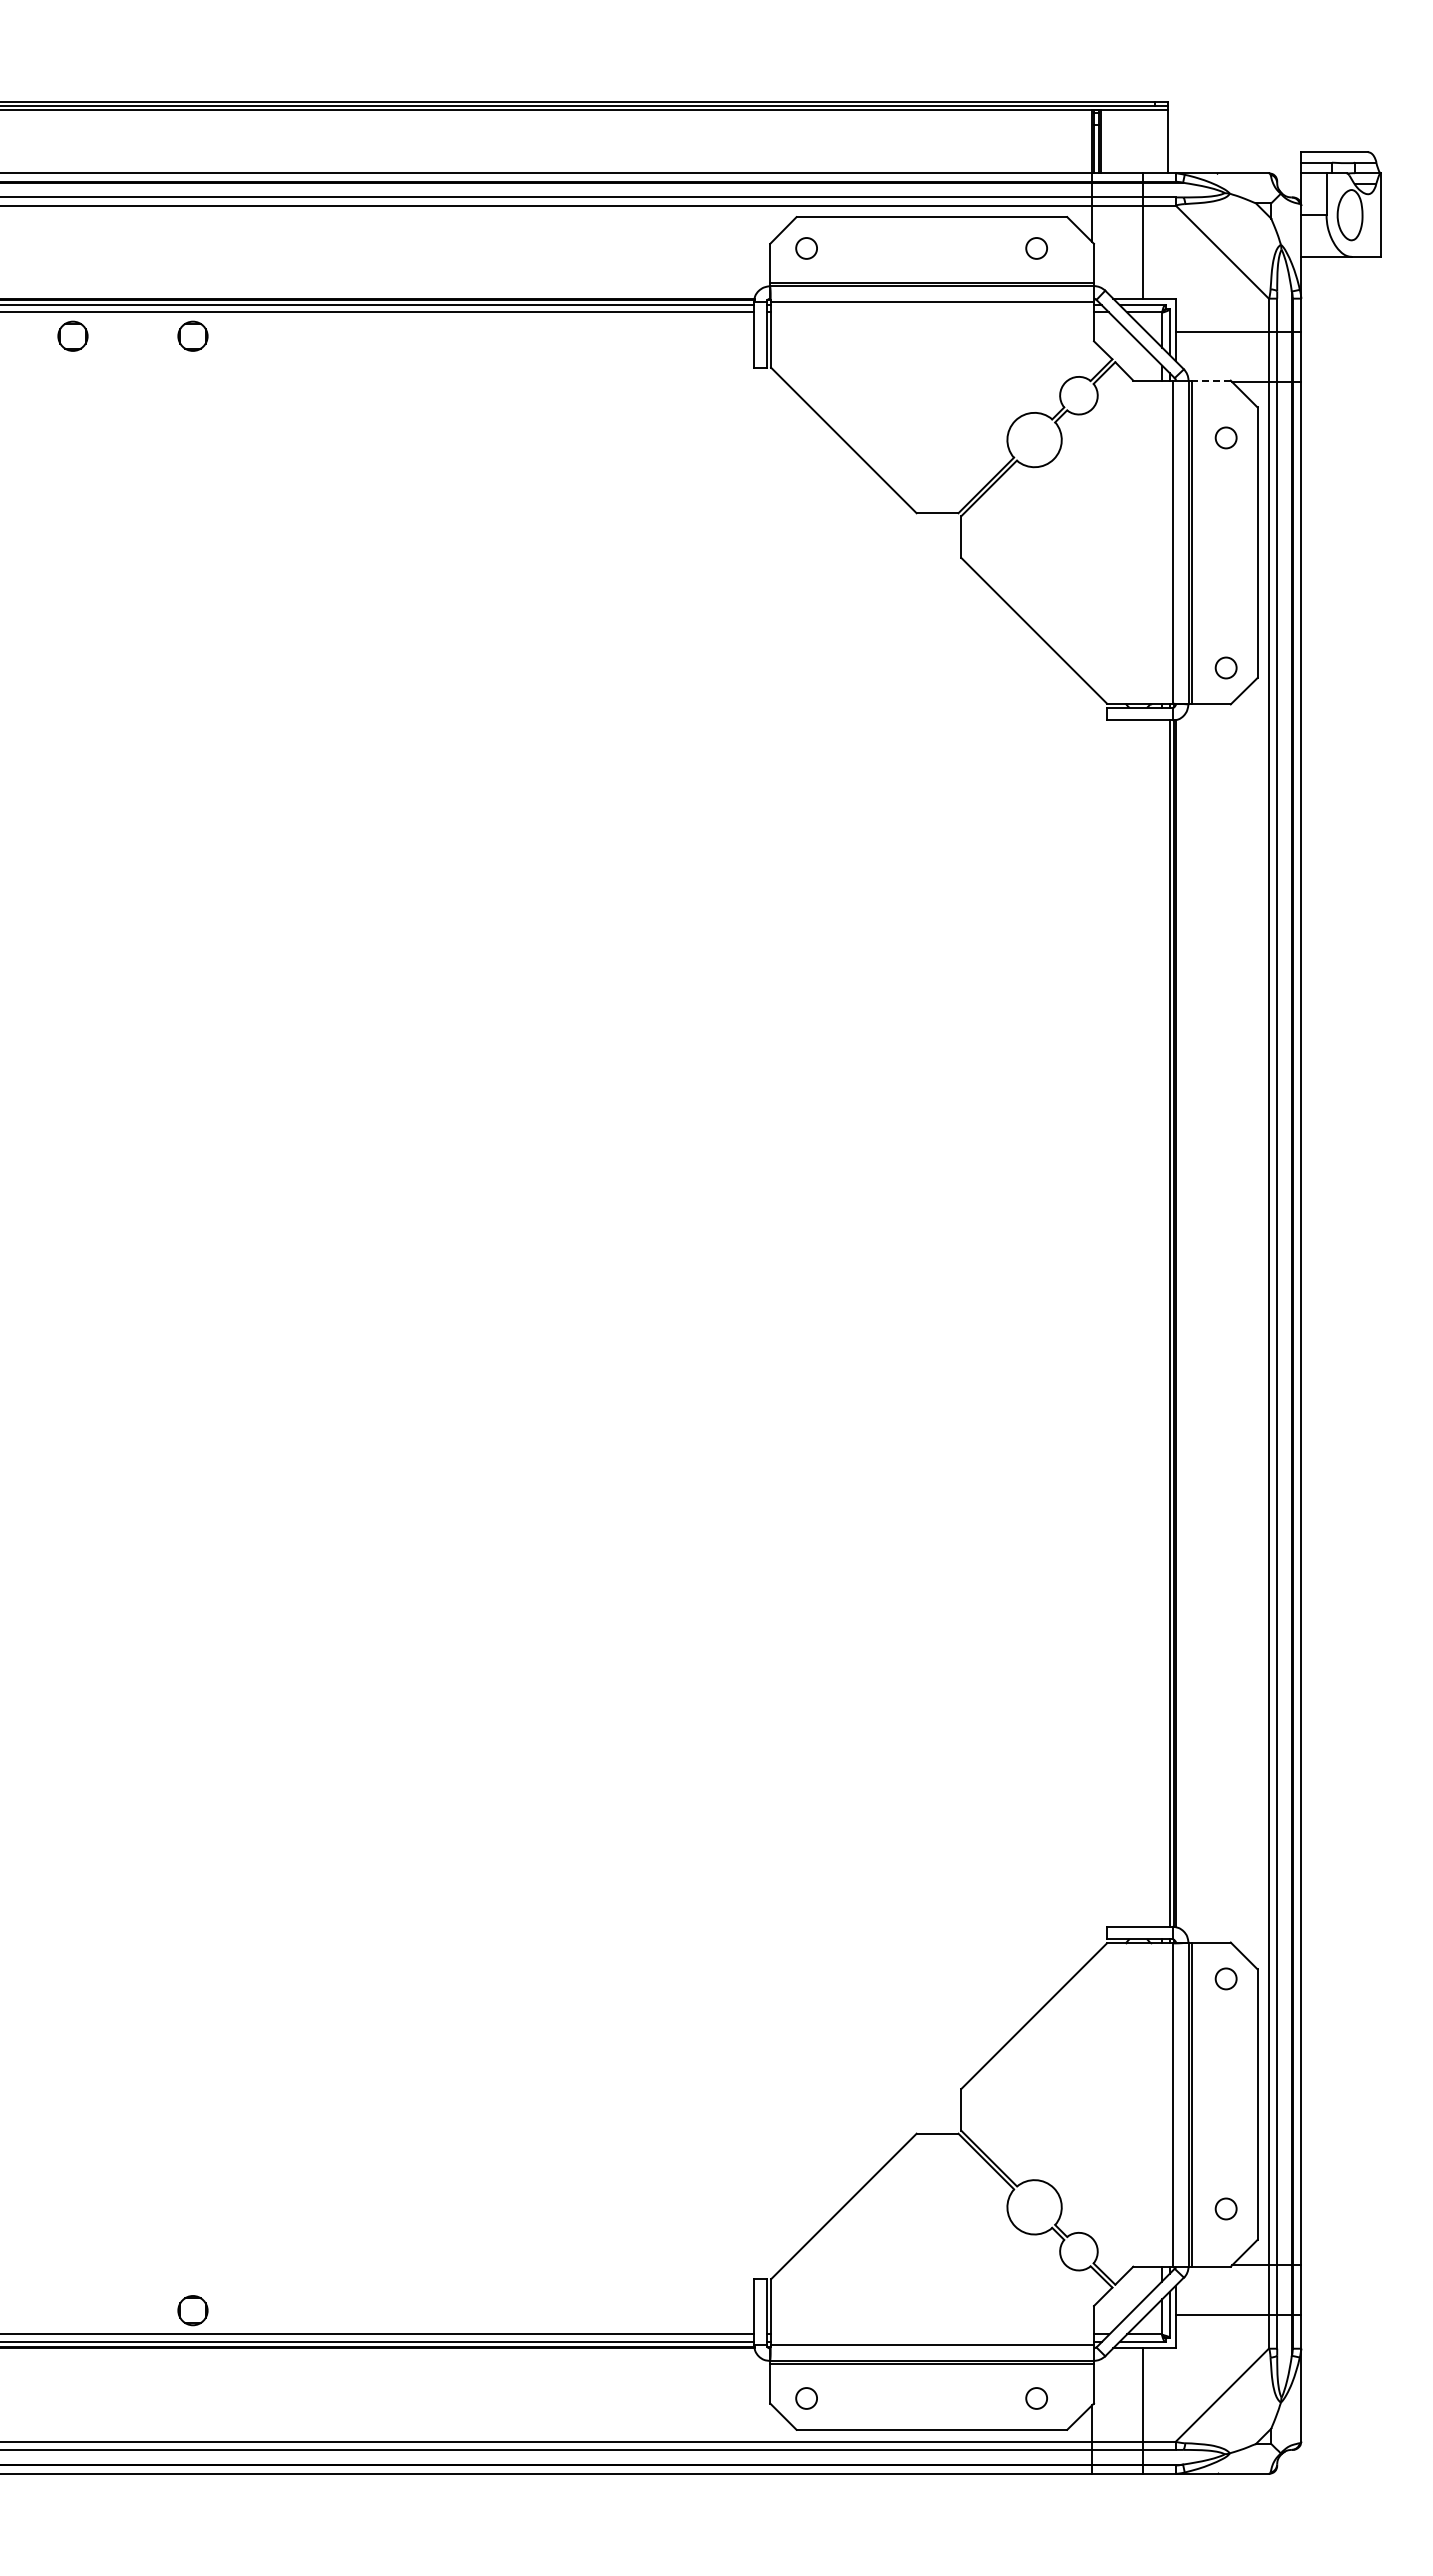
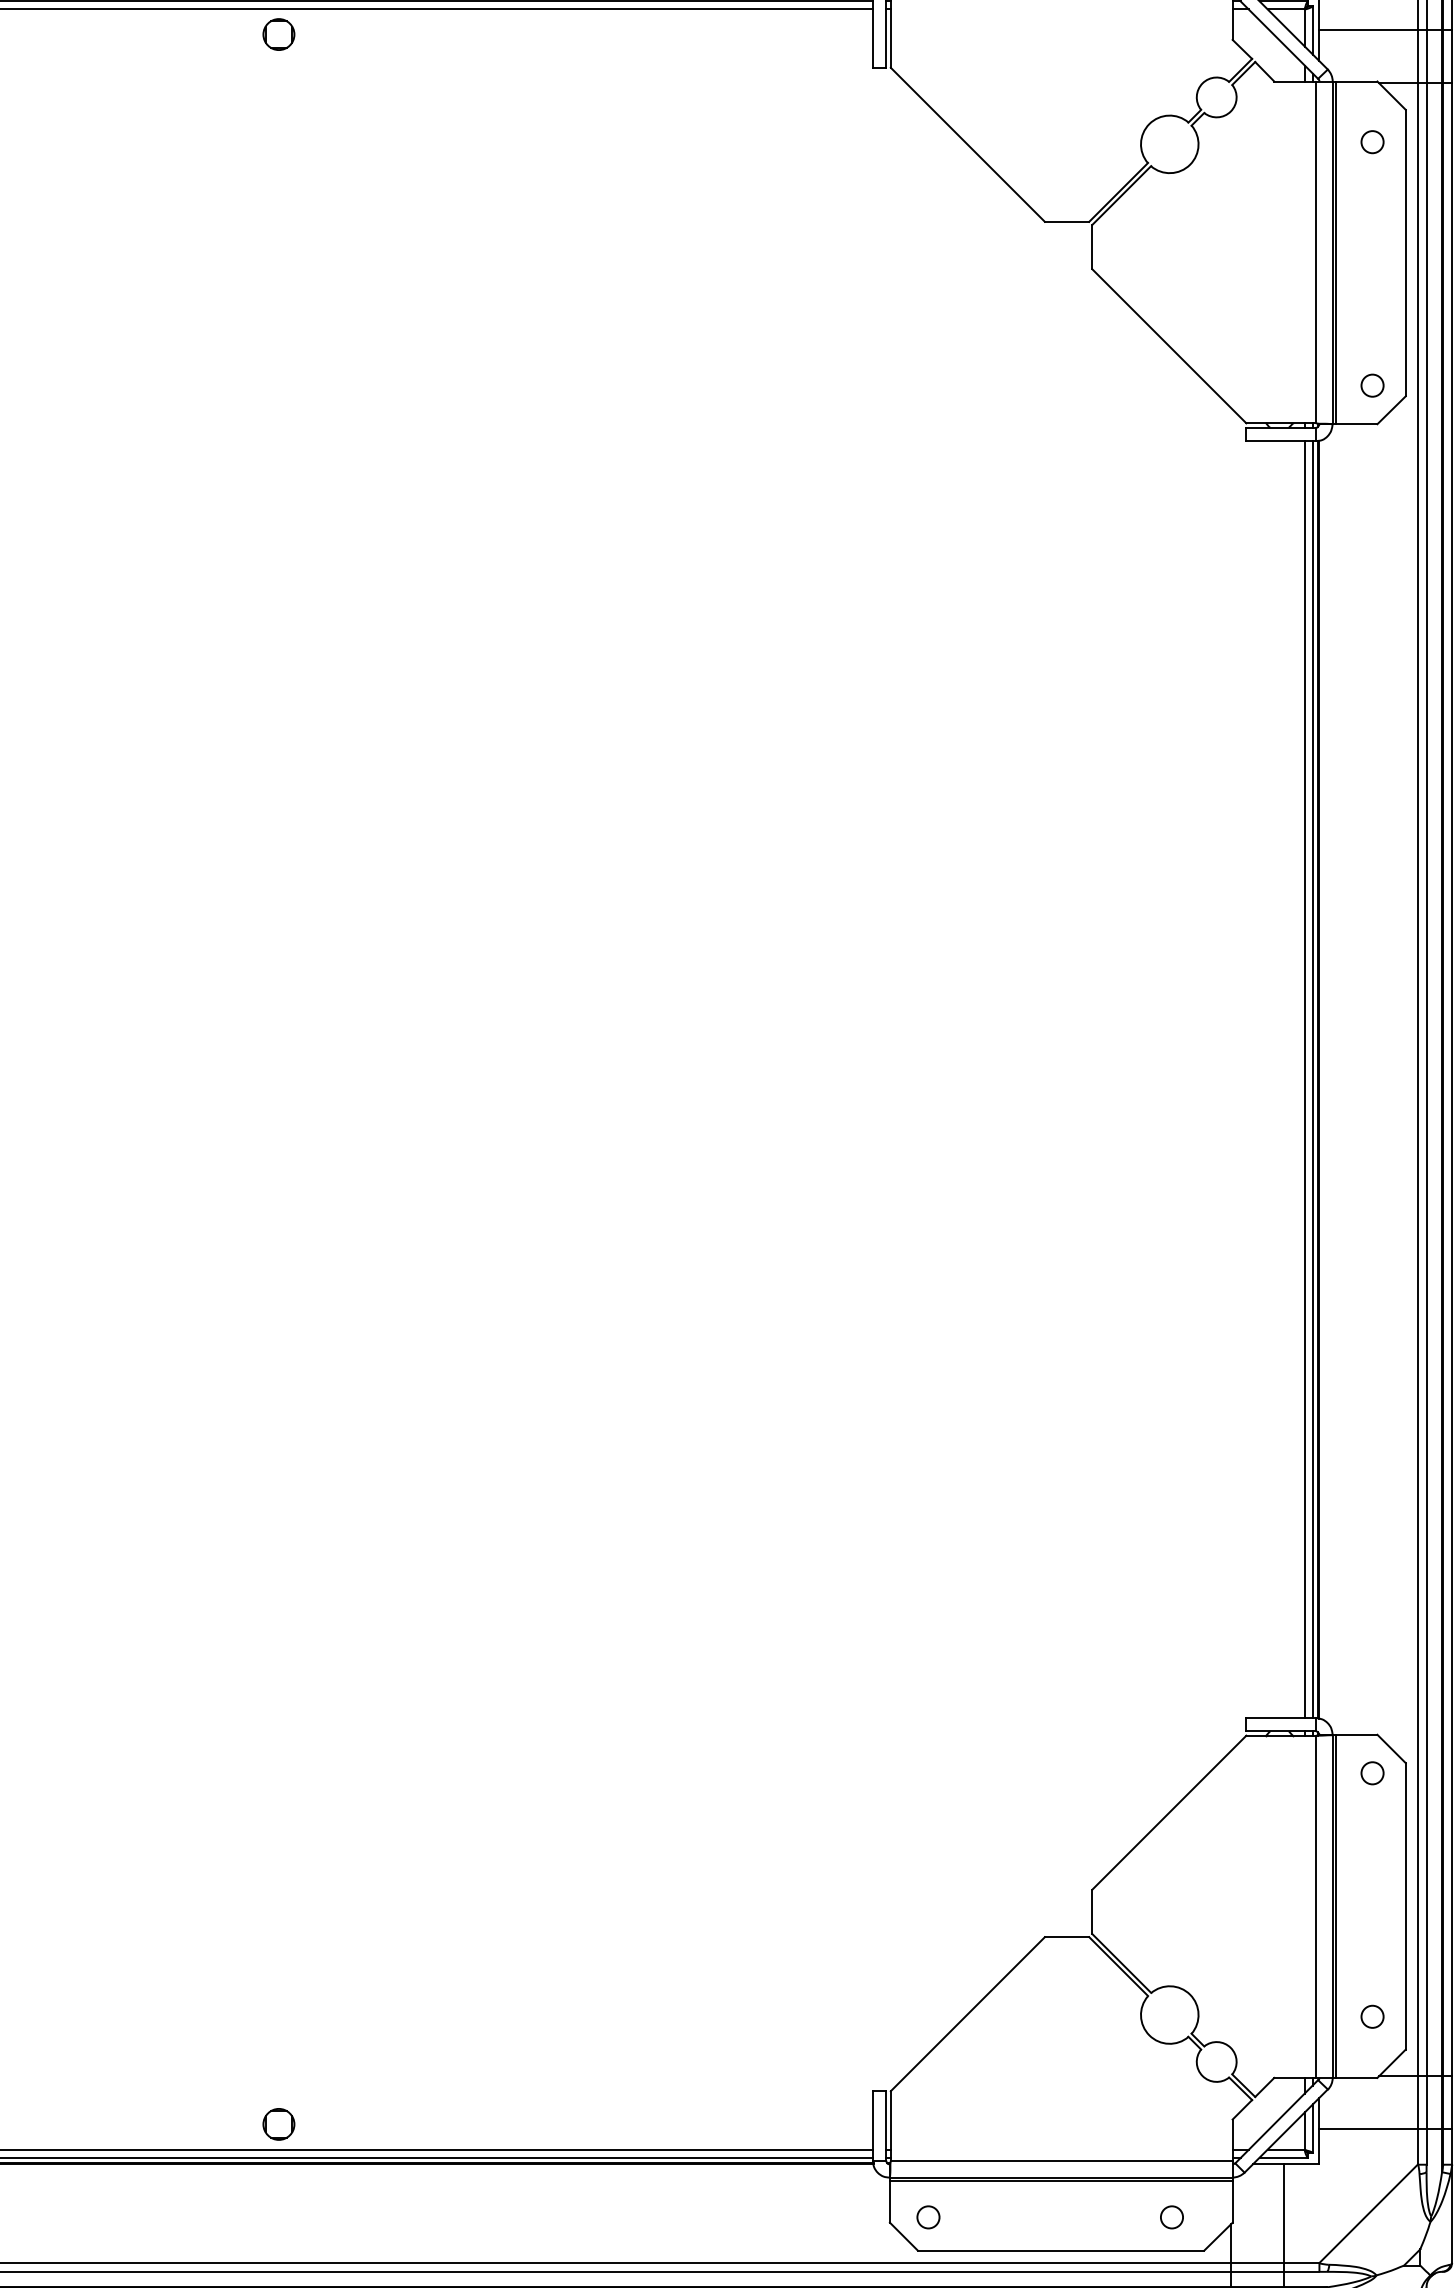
part: (72, 335) -> (151, 33), removed
line: (1210, 380) -> (1355, 81), dashed -> solid
line: (1162, 1323) -> (1305, 1079), added

